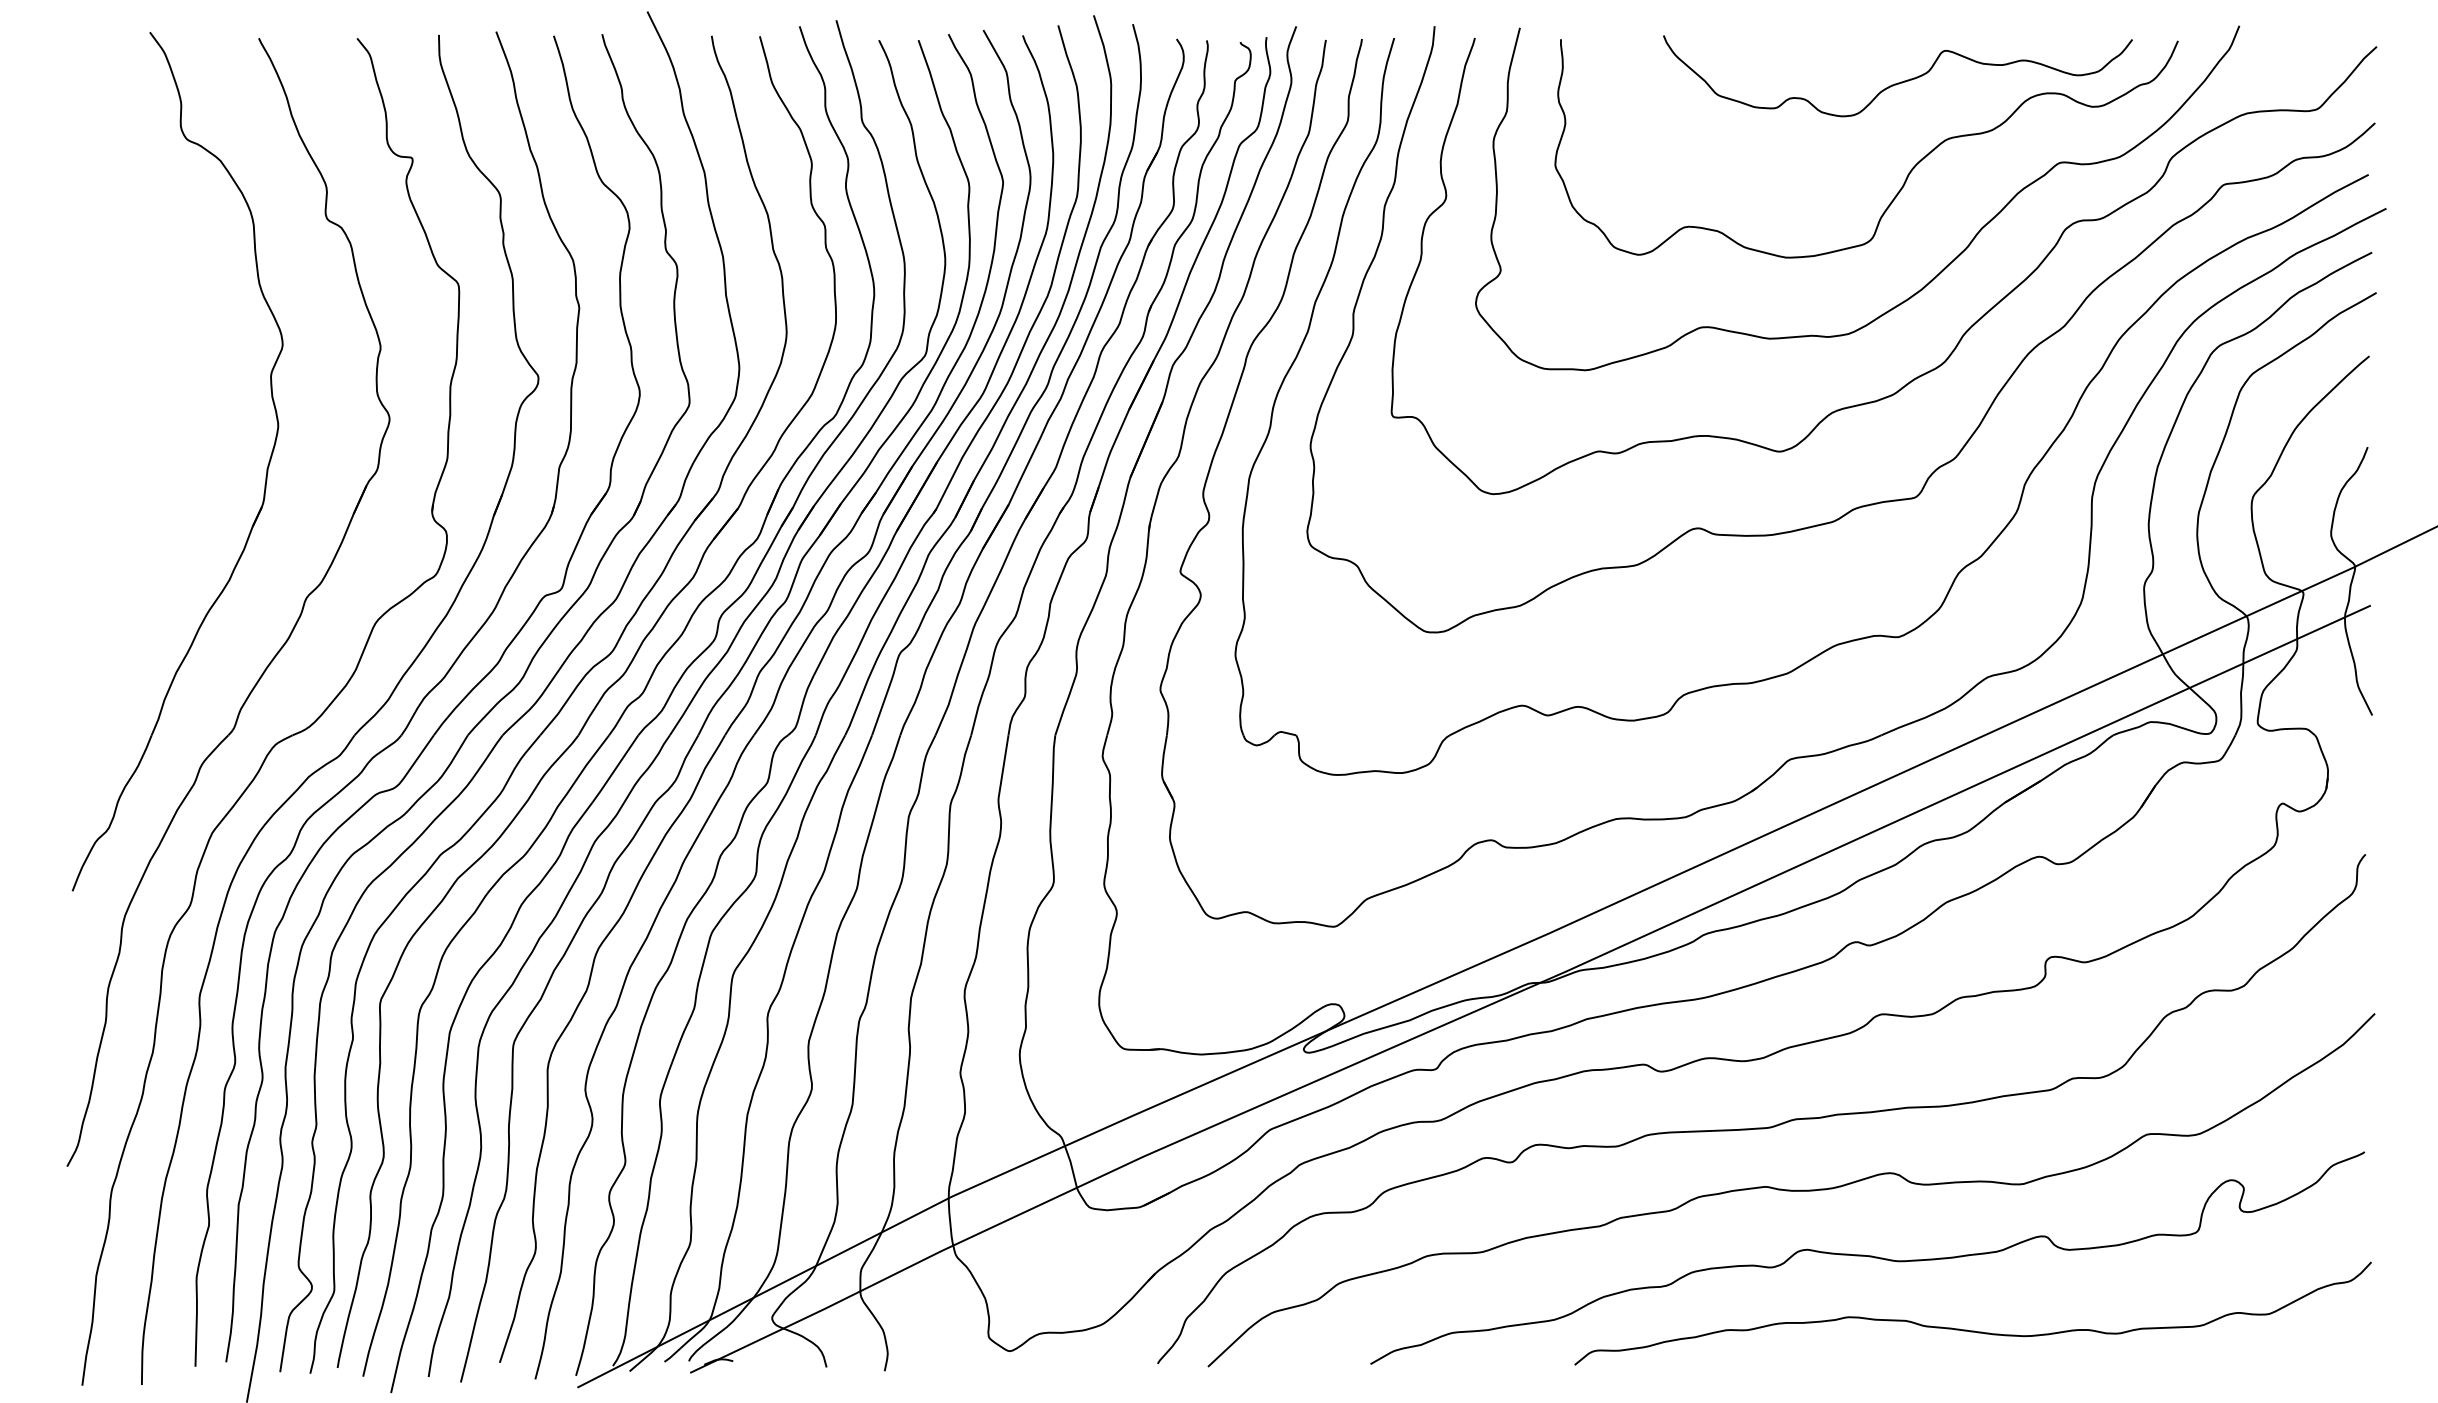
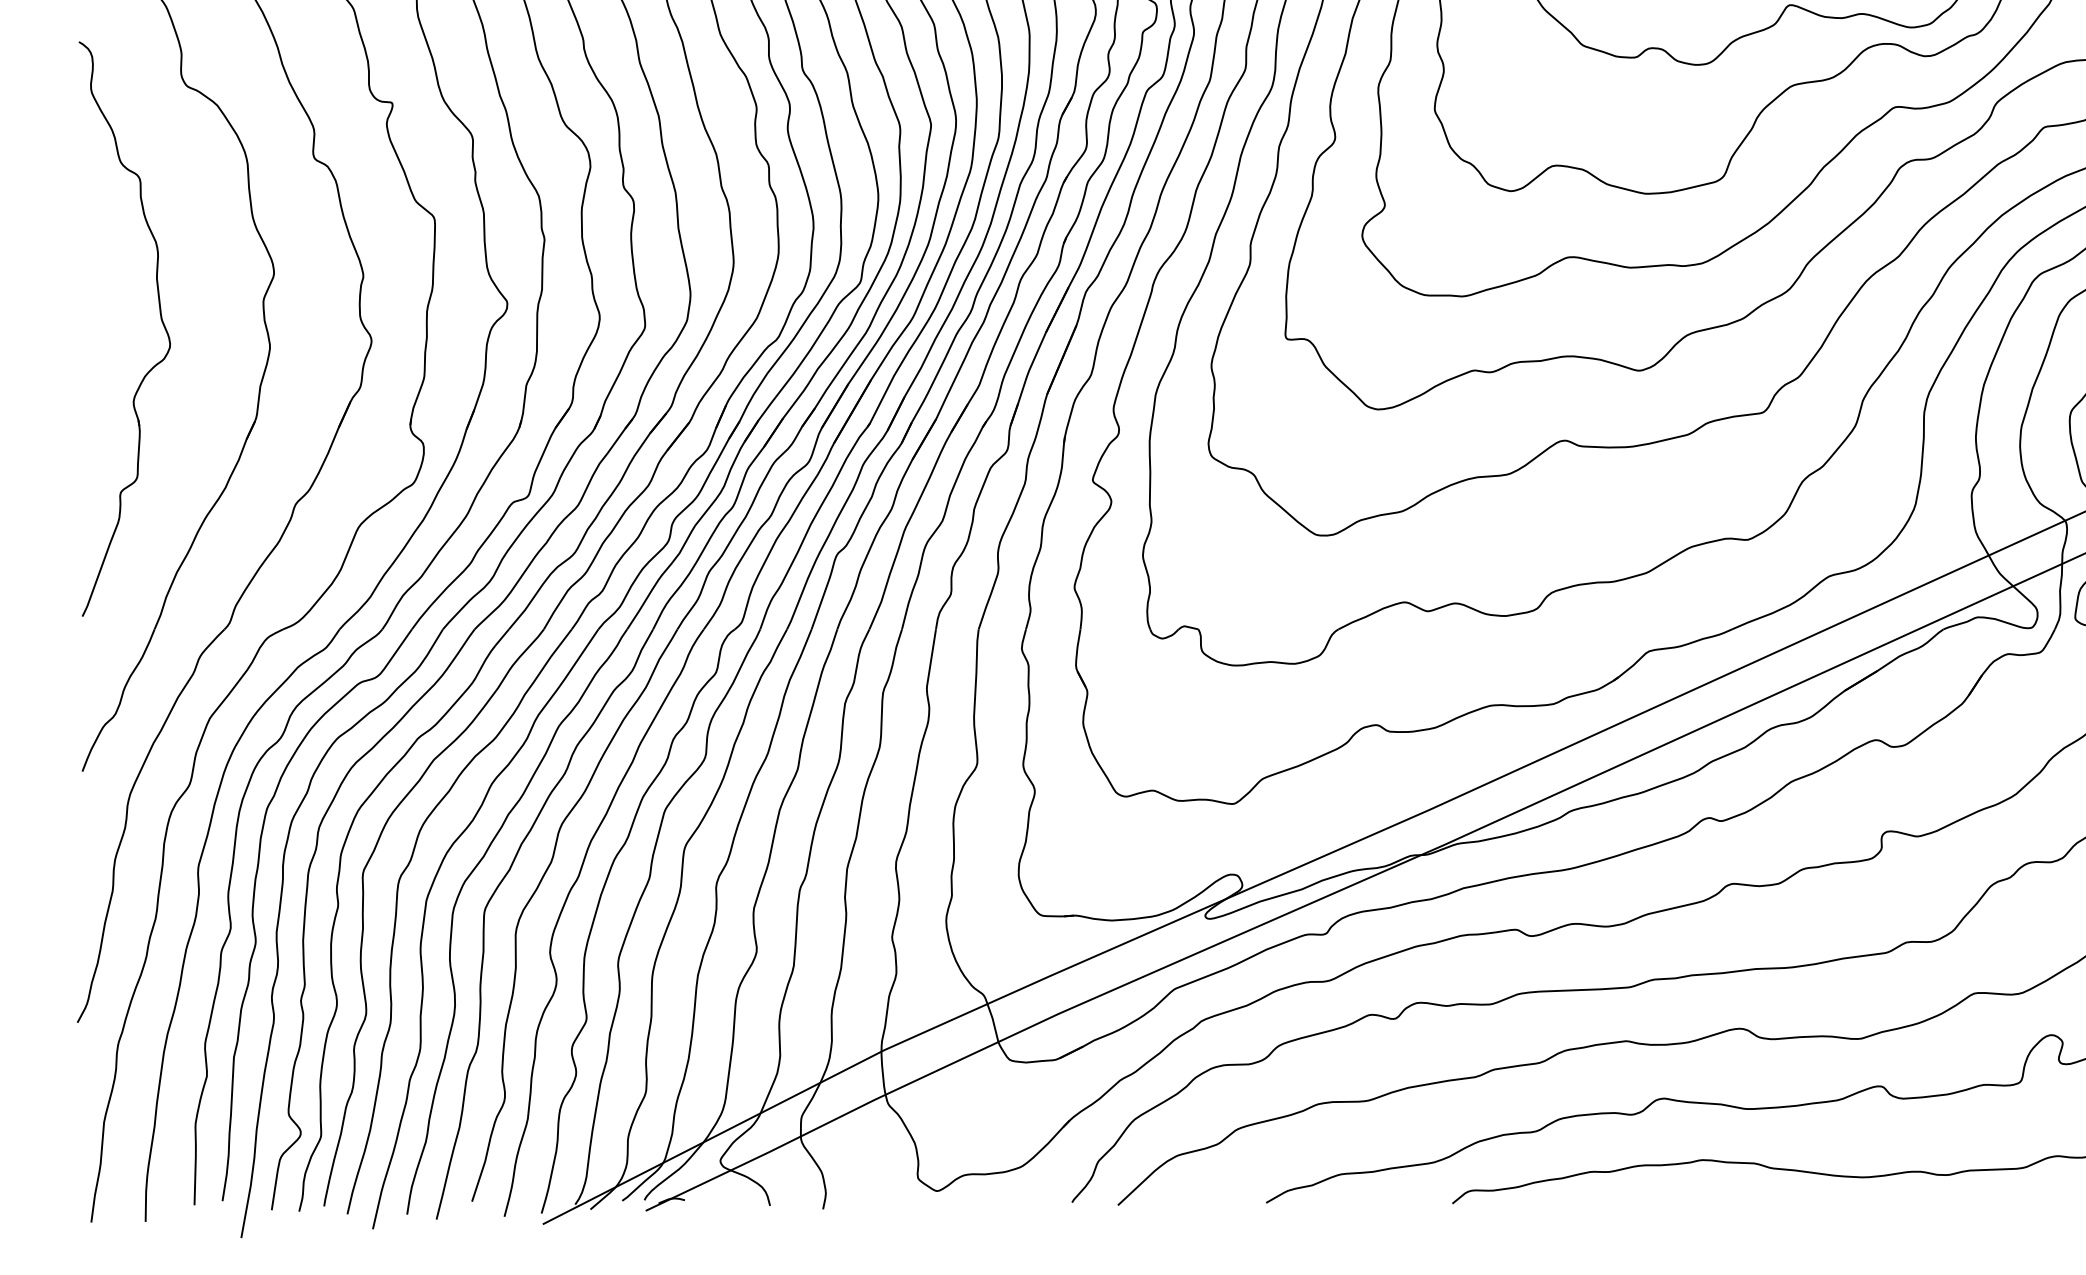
part: (158, 395) -> (160, 319), added

